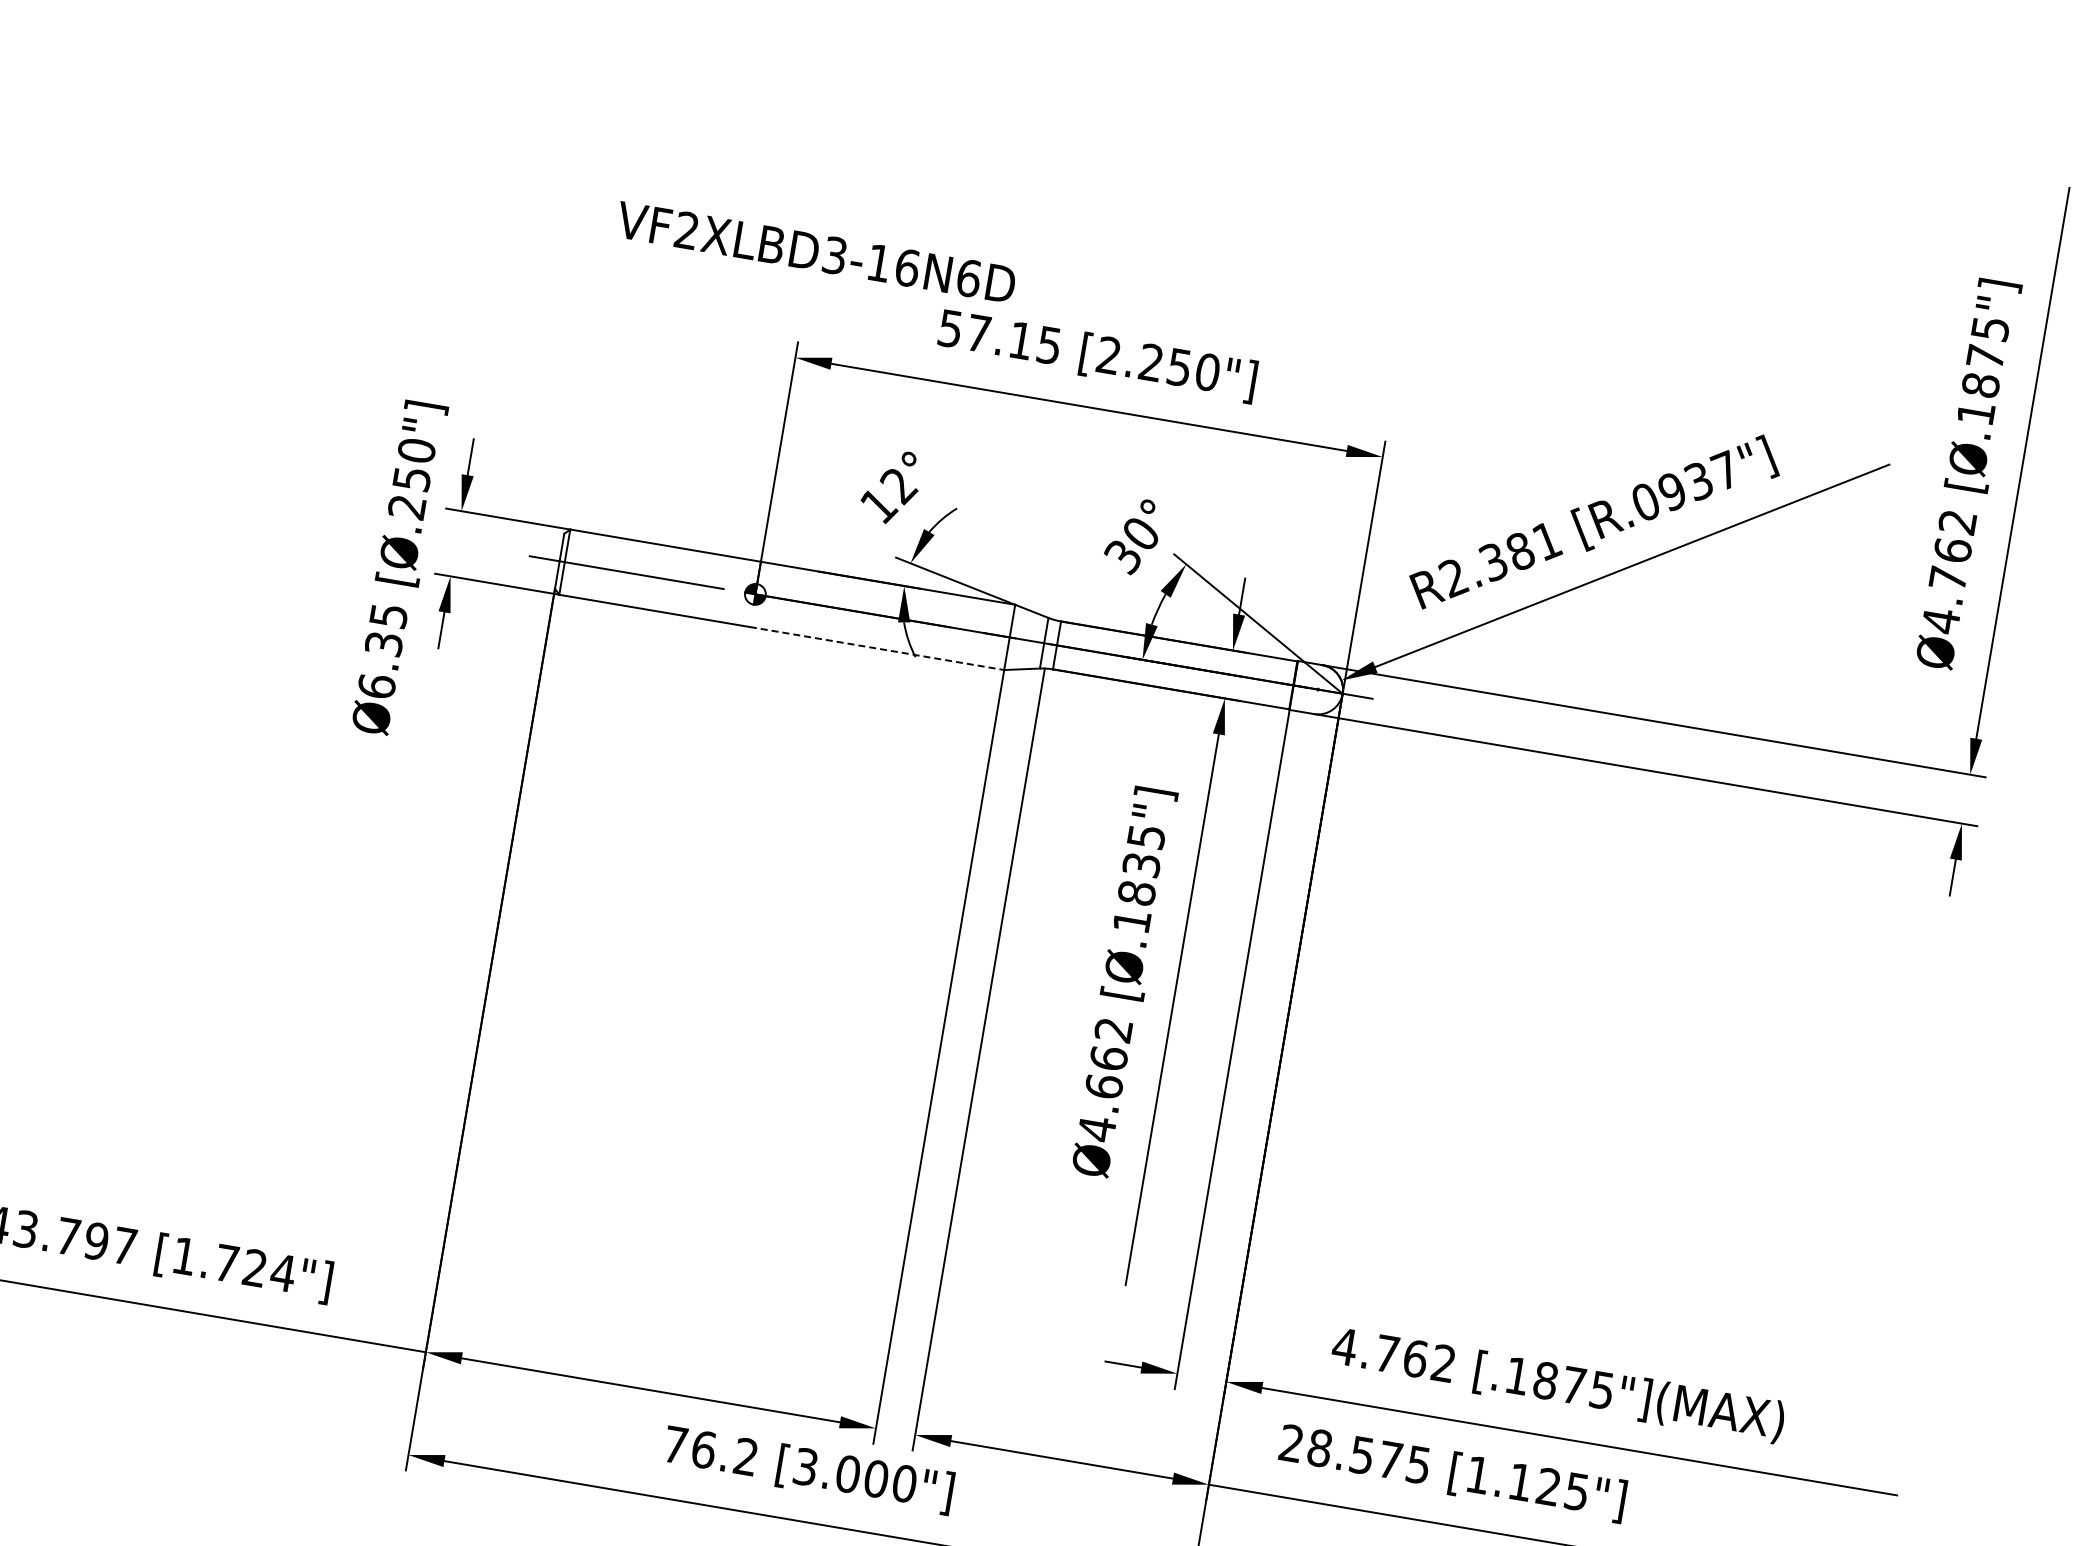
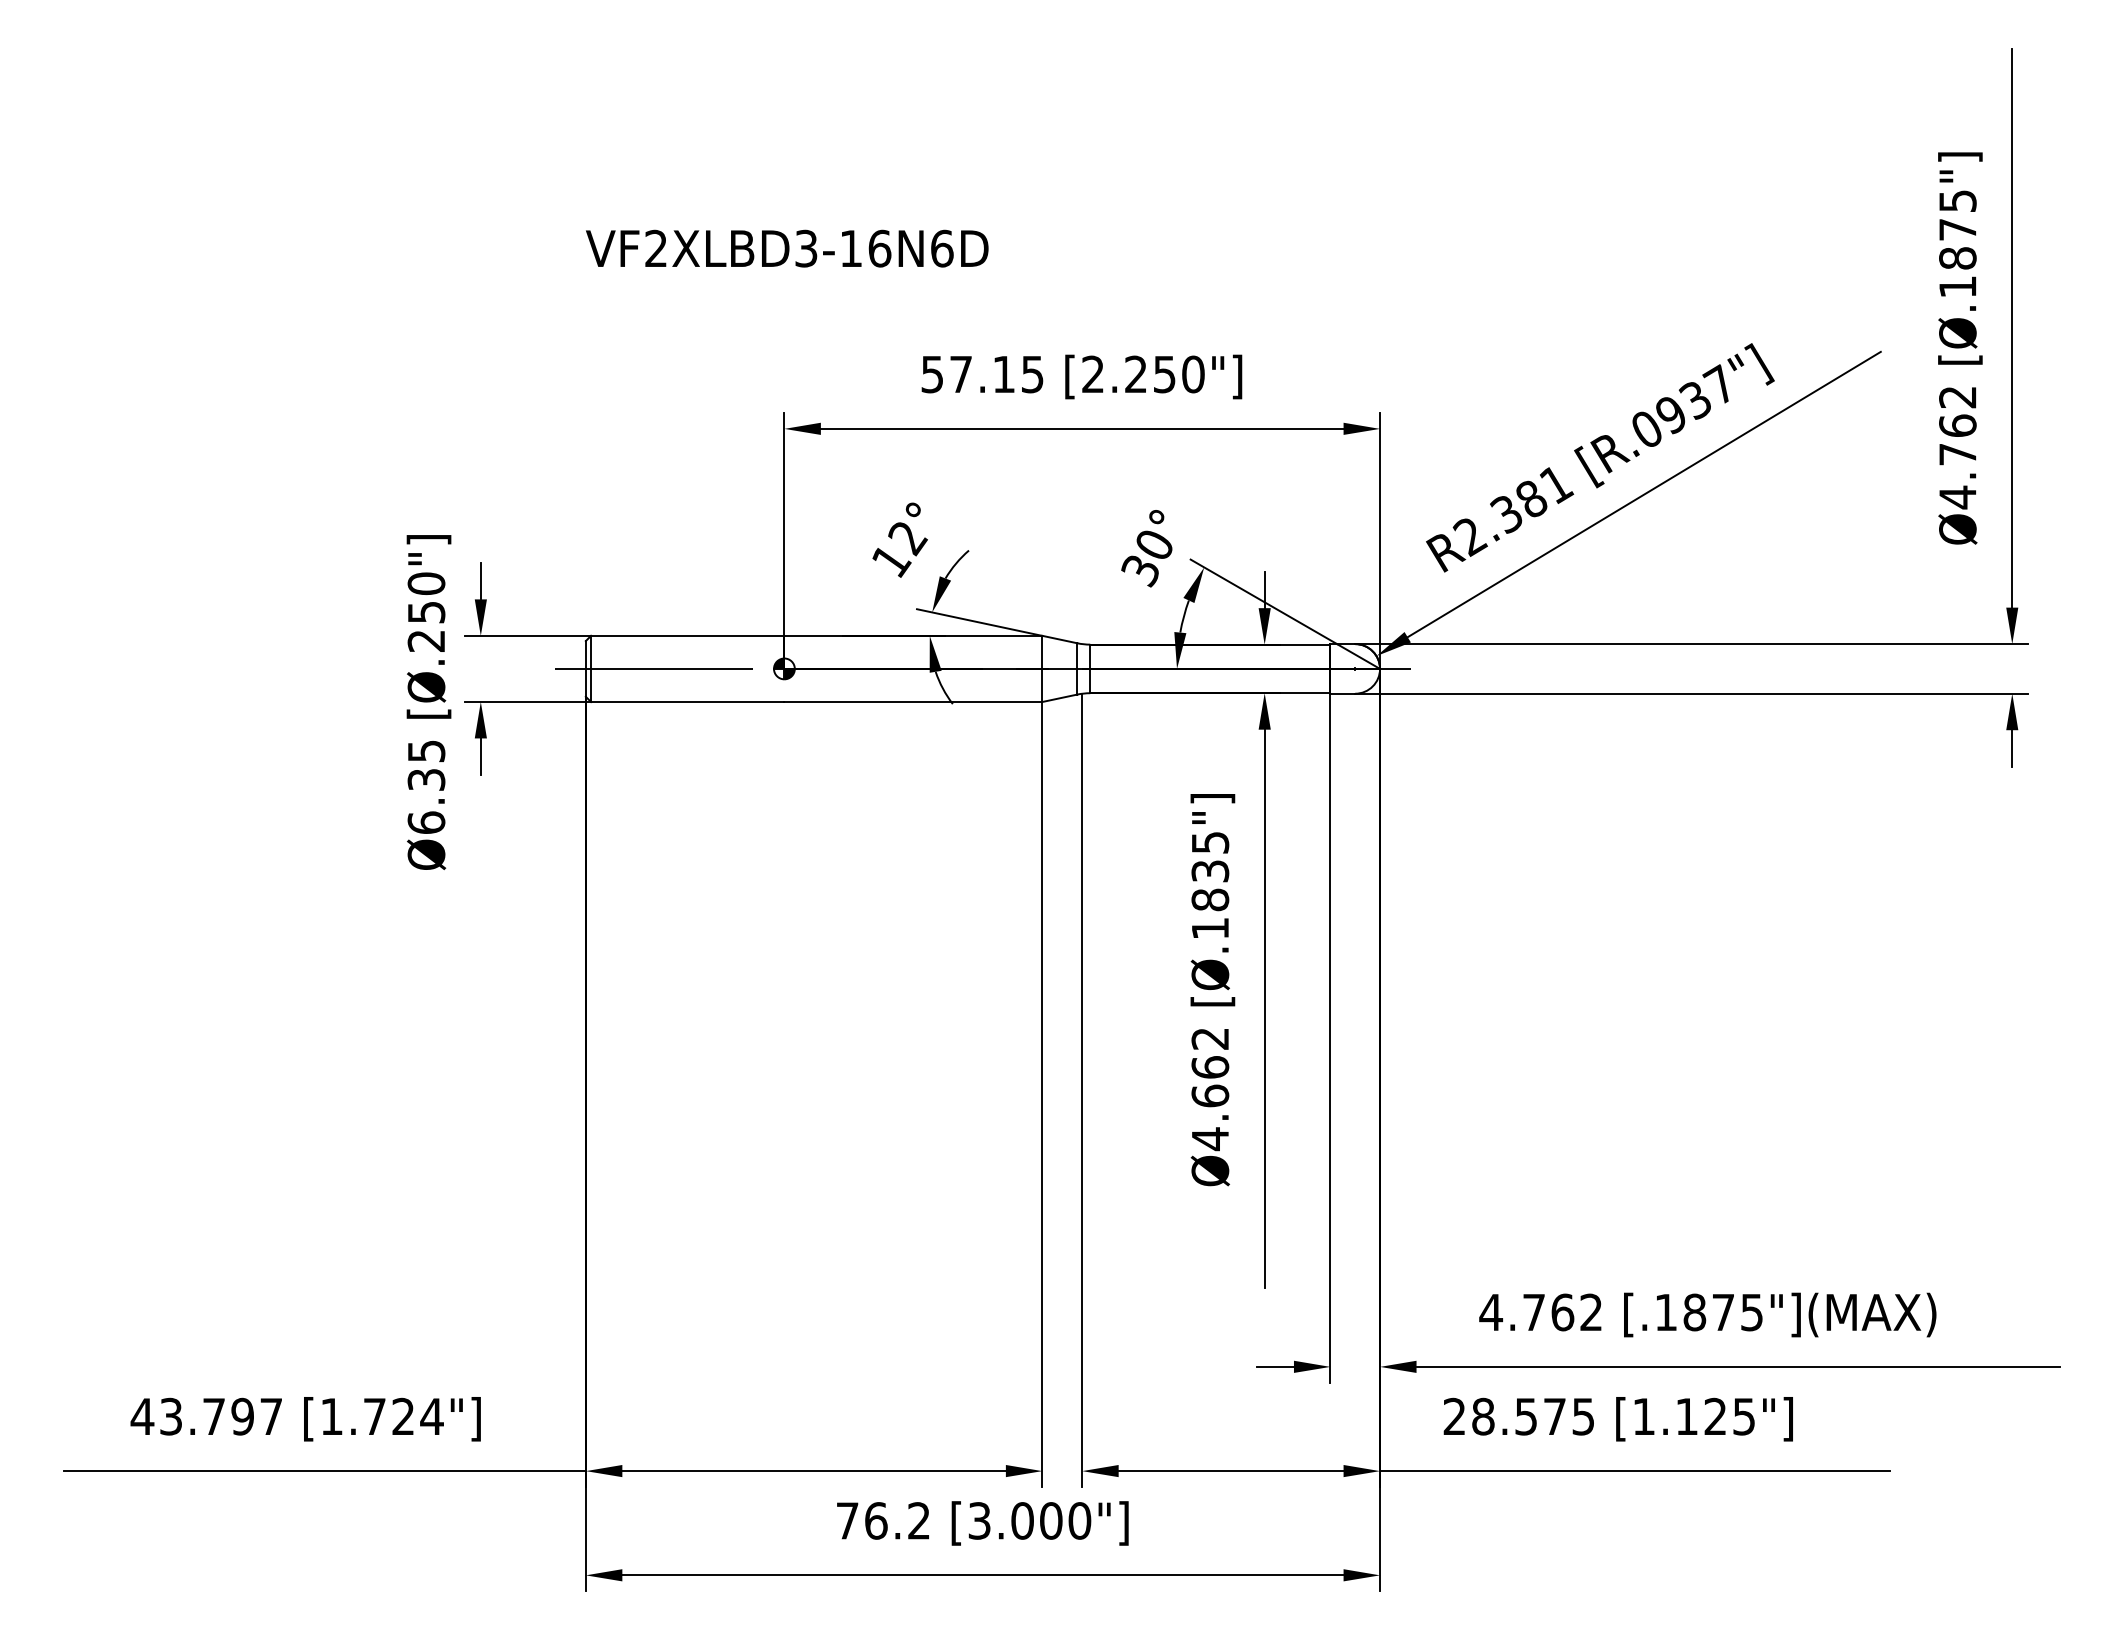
text: (816, 252) -> (787, 248), moved
line: (877, 649) -> (913, 702), dashed -> solid

